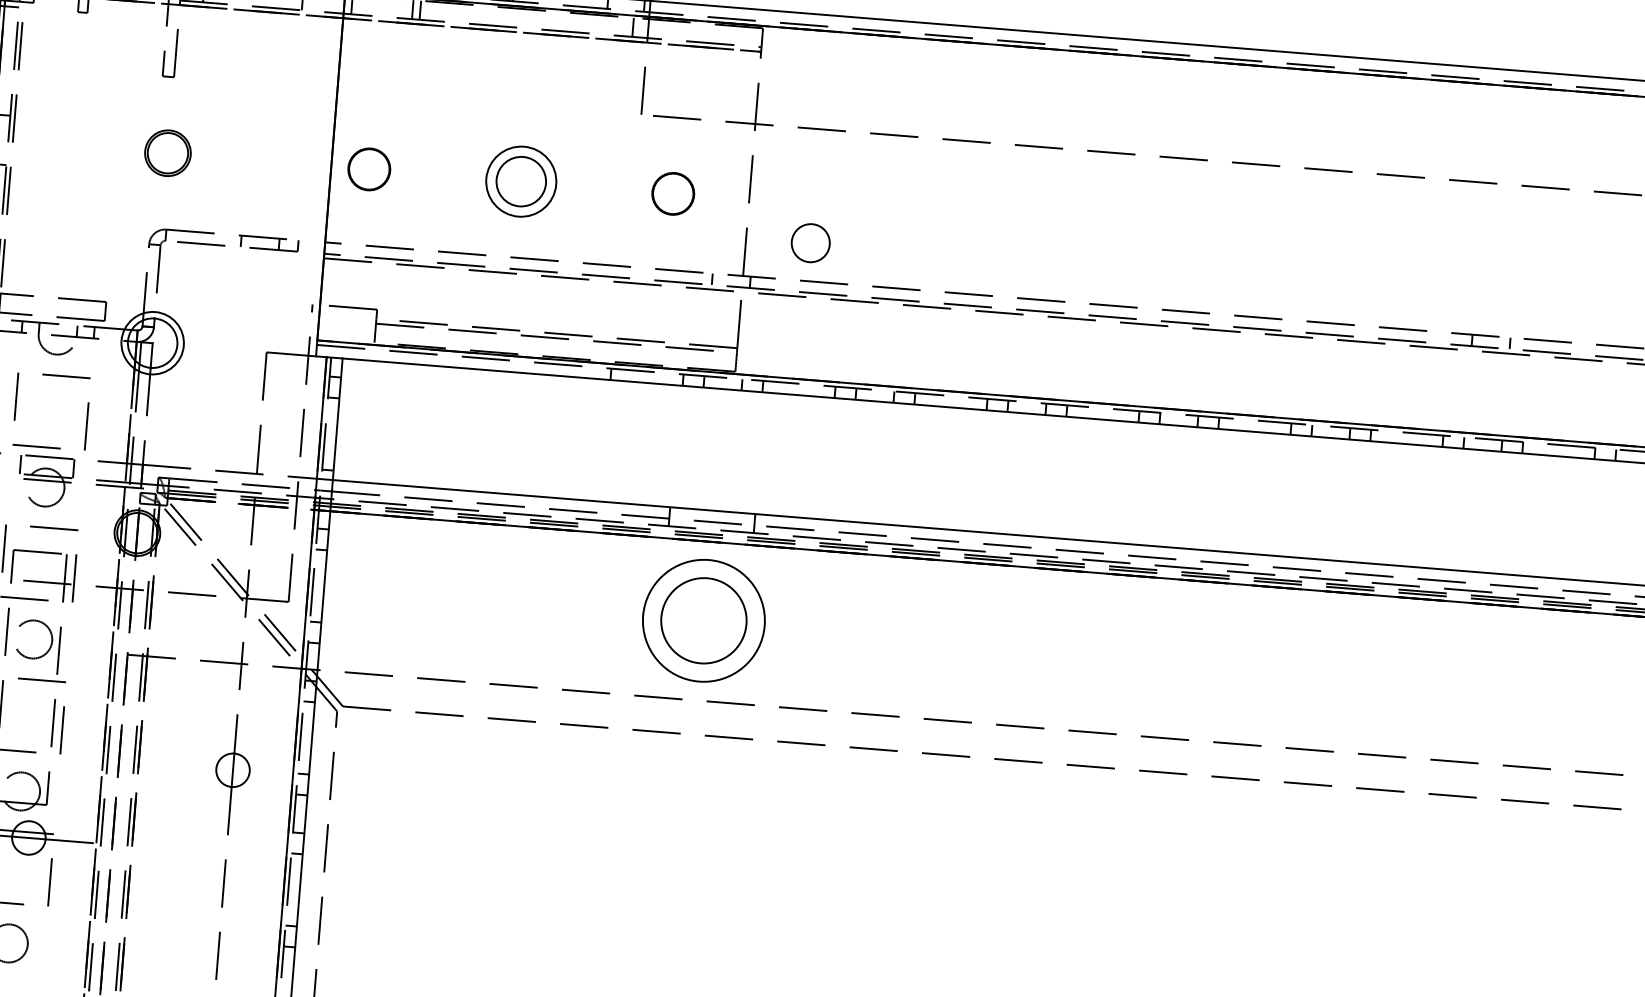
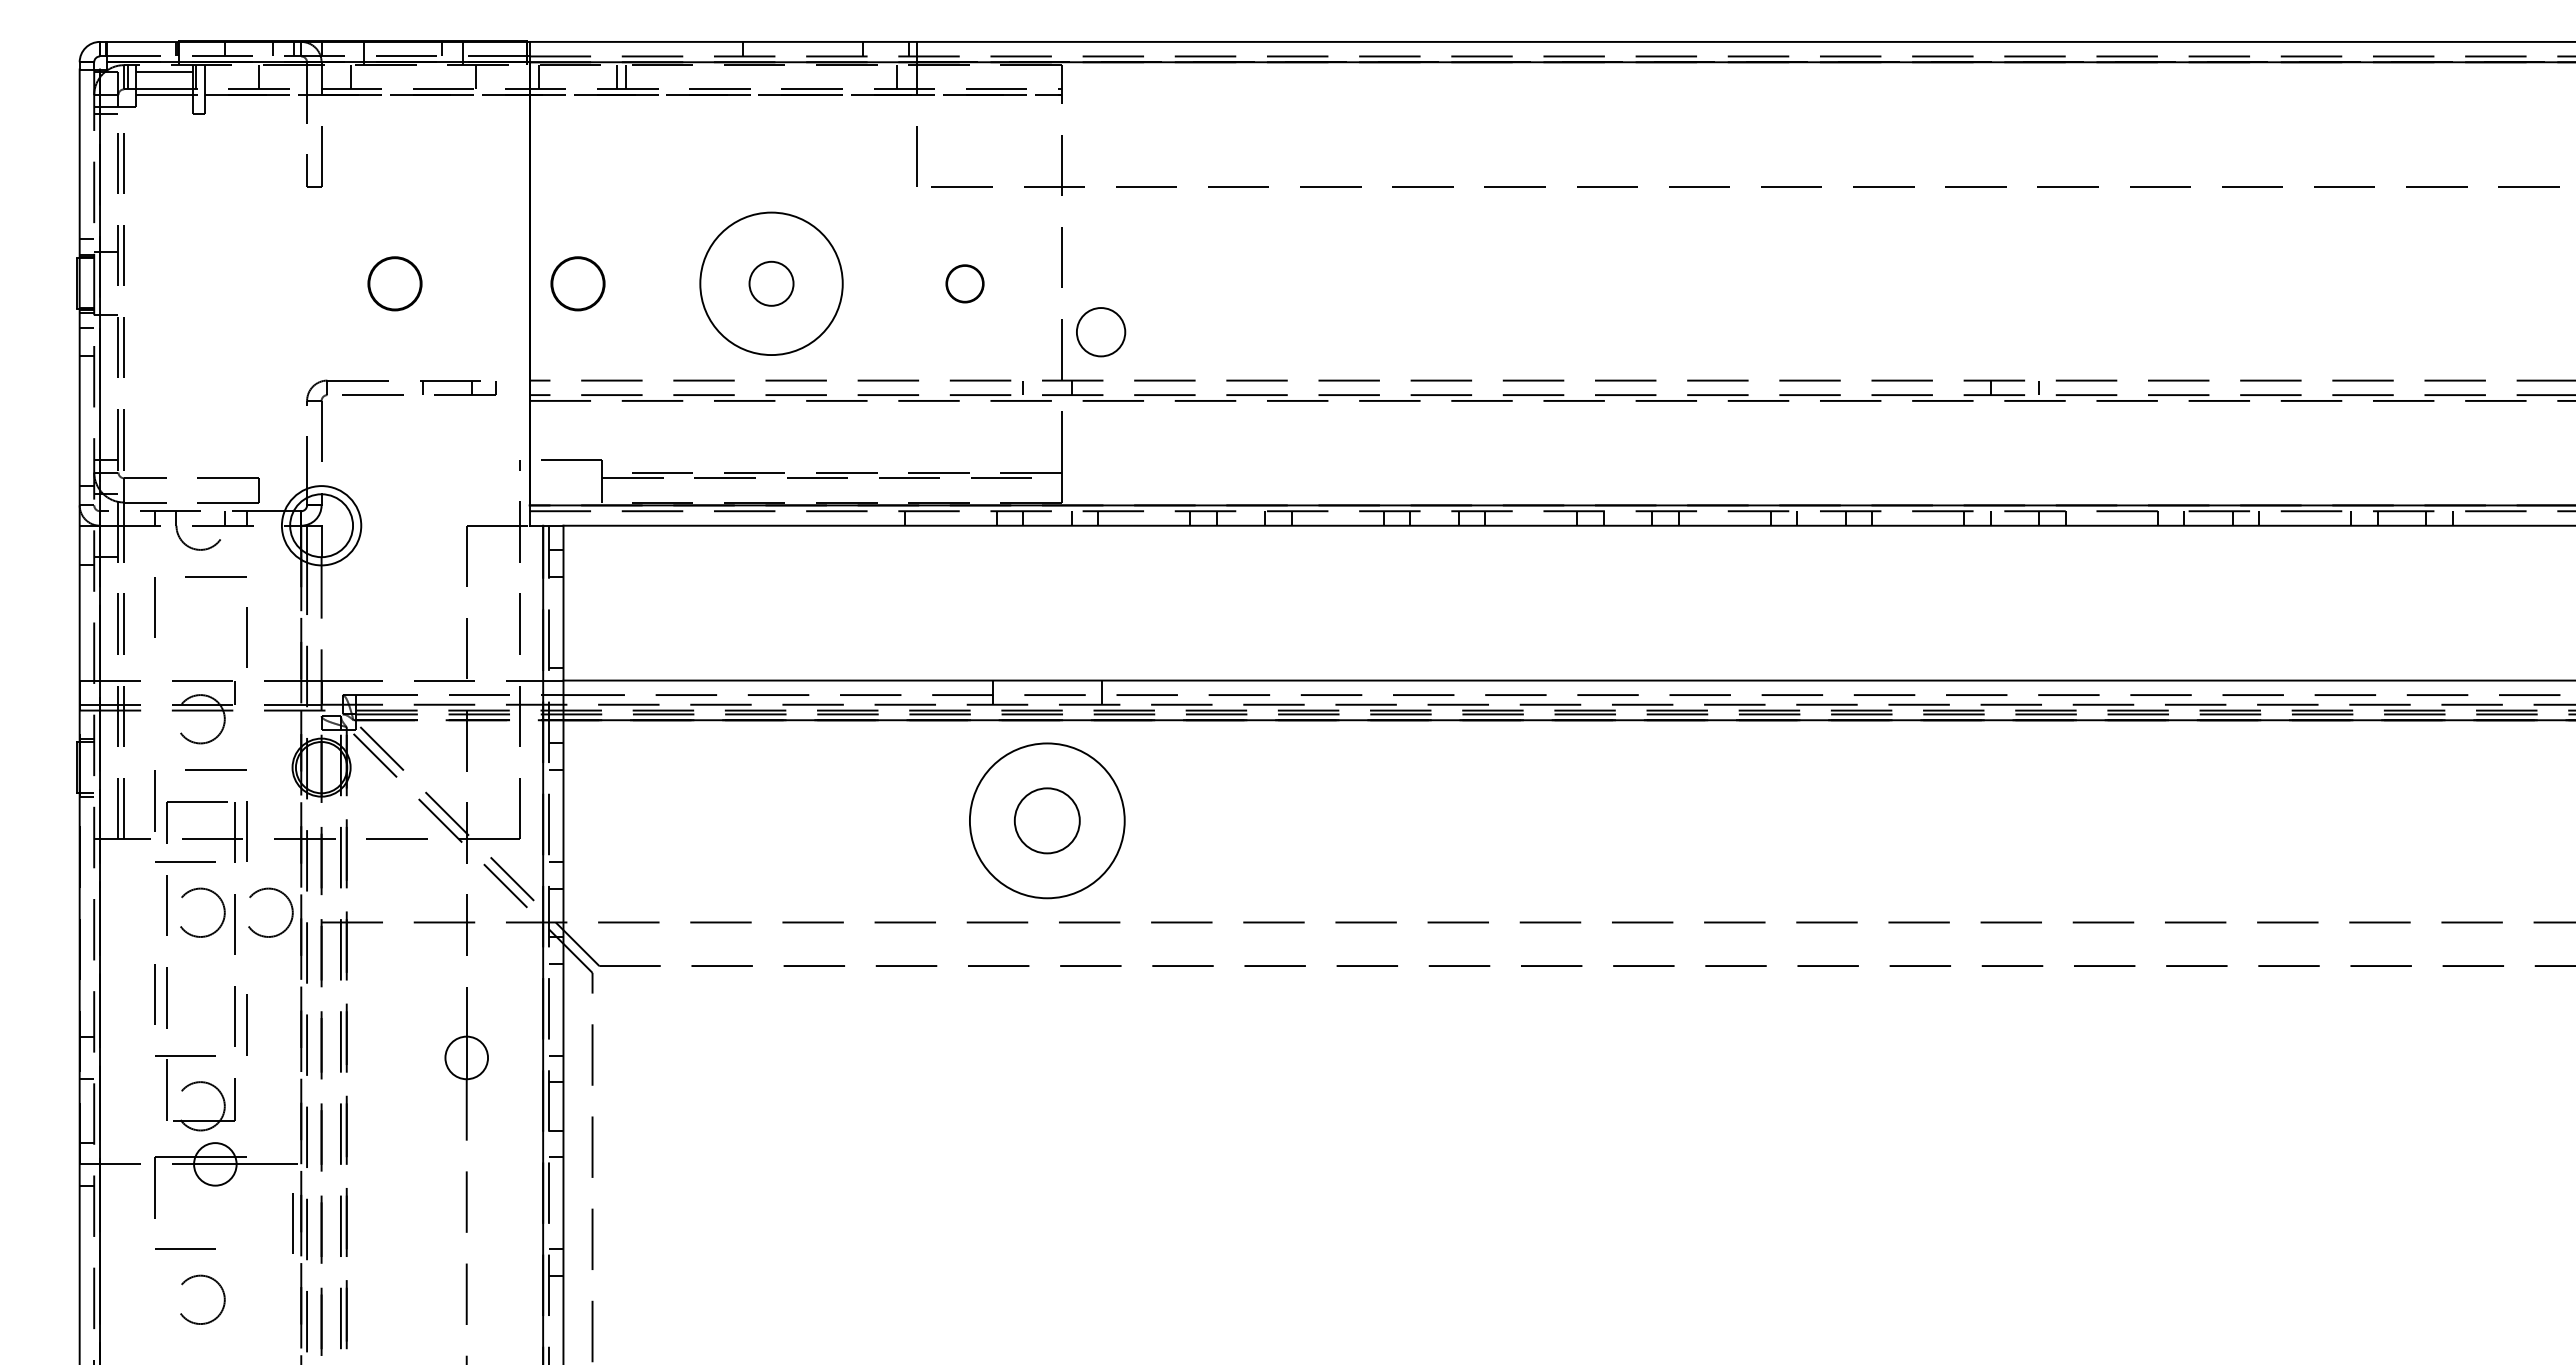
part: (167, 152) -> (321, 283), removed
circle: (225, 157) -> (394, 283), added
circle: (521, 181) -> (771, 283), size x0.7
circle: (521, 181) -> (771, 283), size x1.6
circle: (672, 193) -> (964, 283), size x0.7
circle: (811, 243) -> (1101, 332), moved
line: (36, 445) -> (185, 667), removed
line: (20, 464) -> (166, 692), removed
circle: (704, 620) -> (1047, 820), size x0.6
circle: (88, 643) -> (270, 912), added
line: (41, 680) -> (215, 963), removed
line: (49, 882) -> (292, 1223), moved

